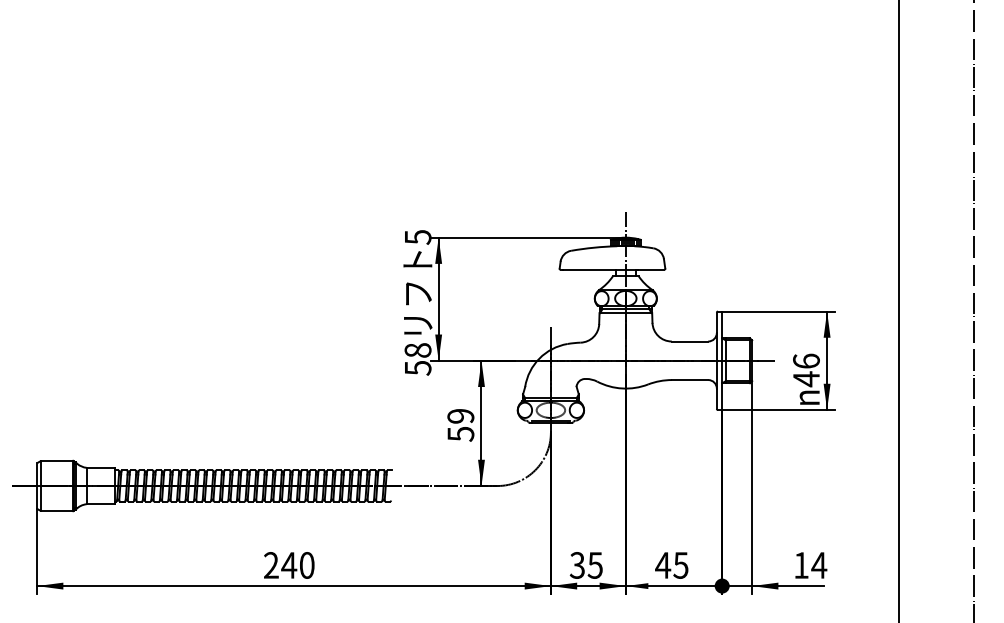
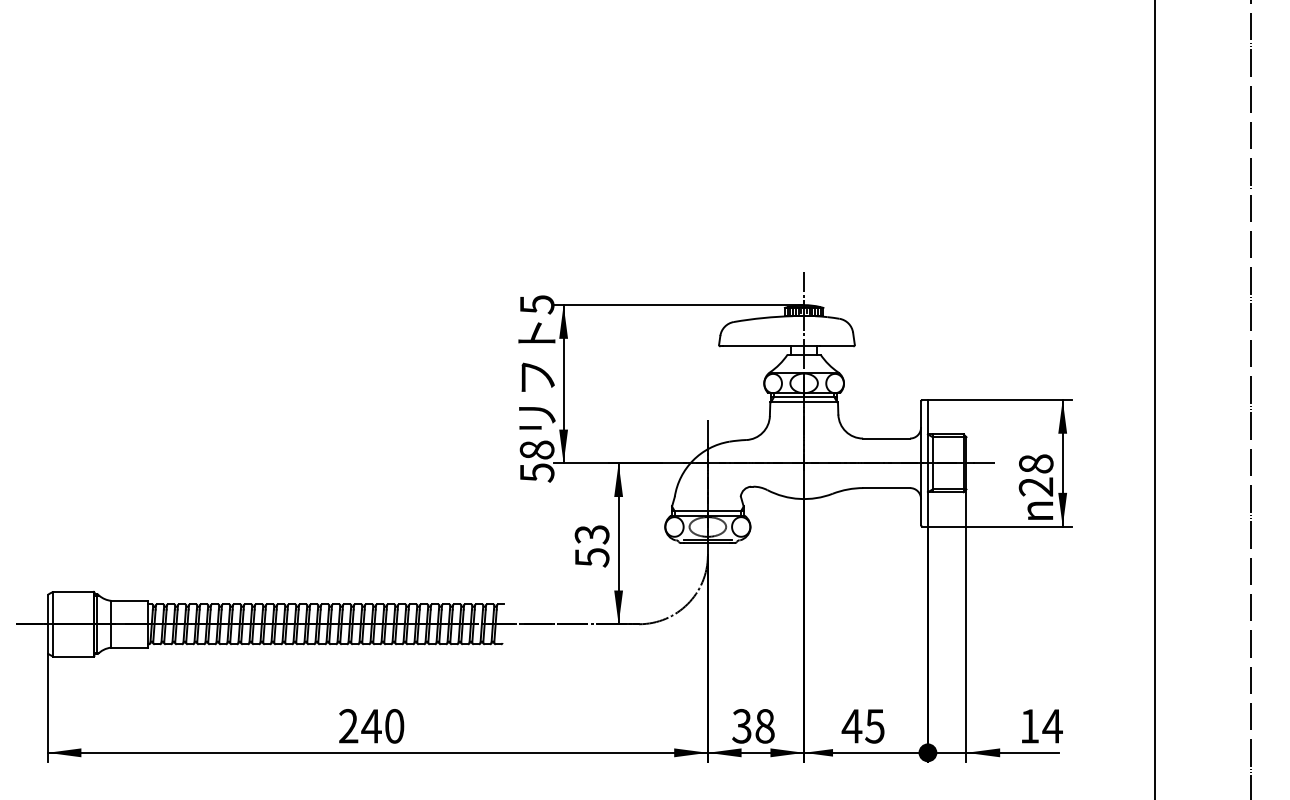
text: (806, 370) -> (1036, 475), 46 -> 28
text: (460, 416) -> (591, 534), 59 -> 53
text: (594, 565) -> (763, 726), 35 -> 38

